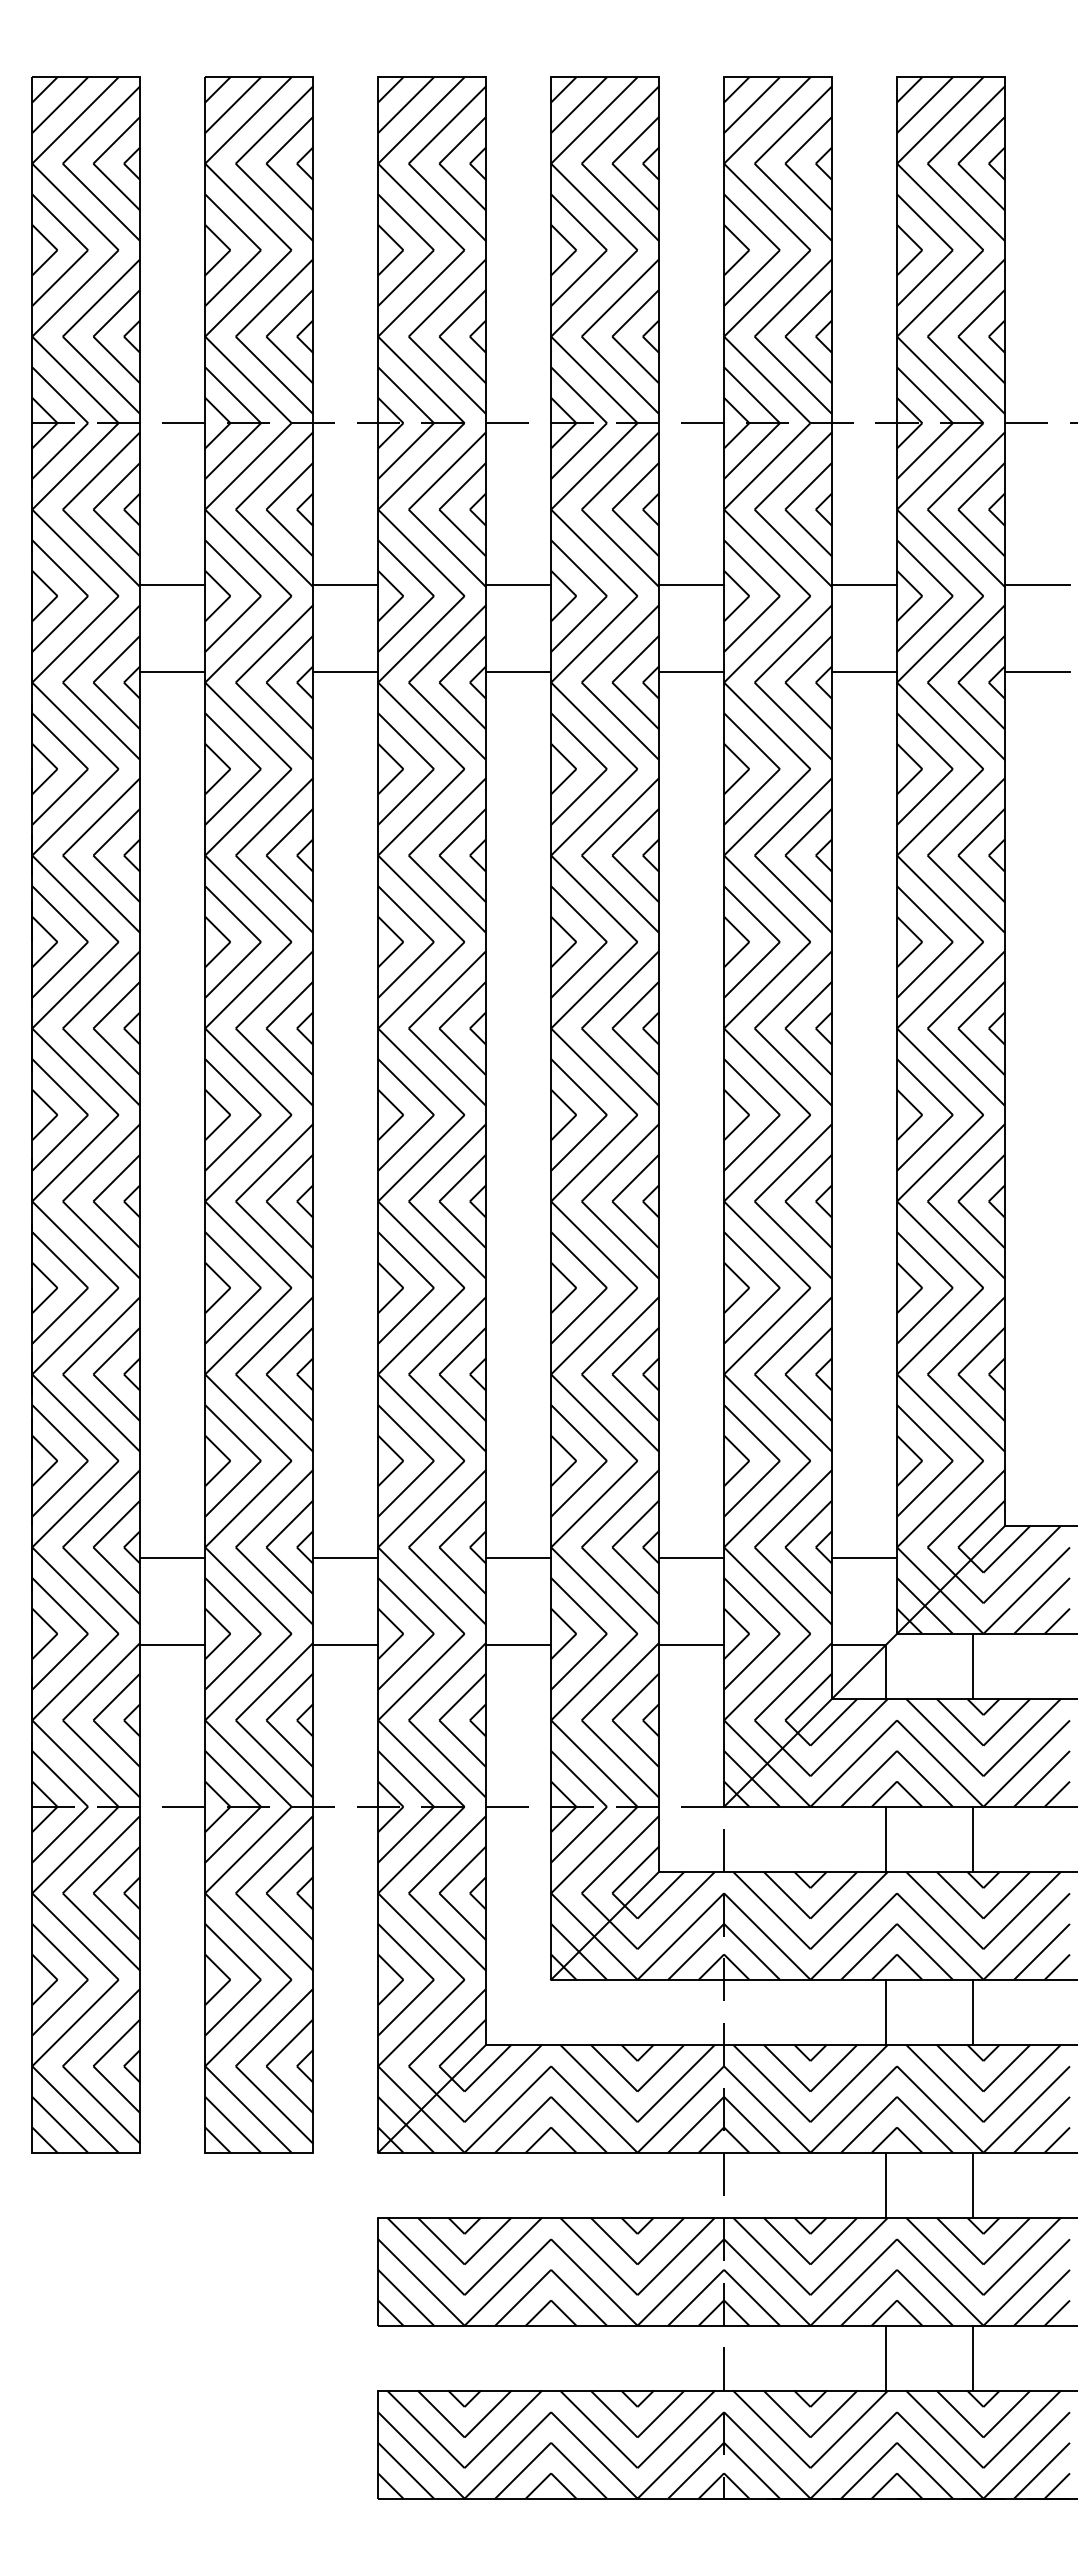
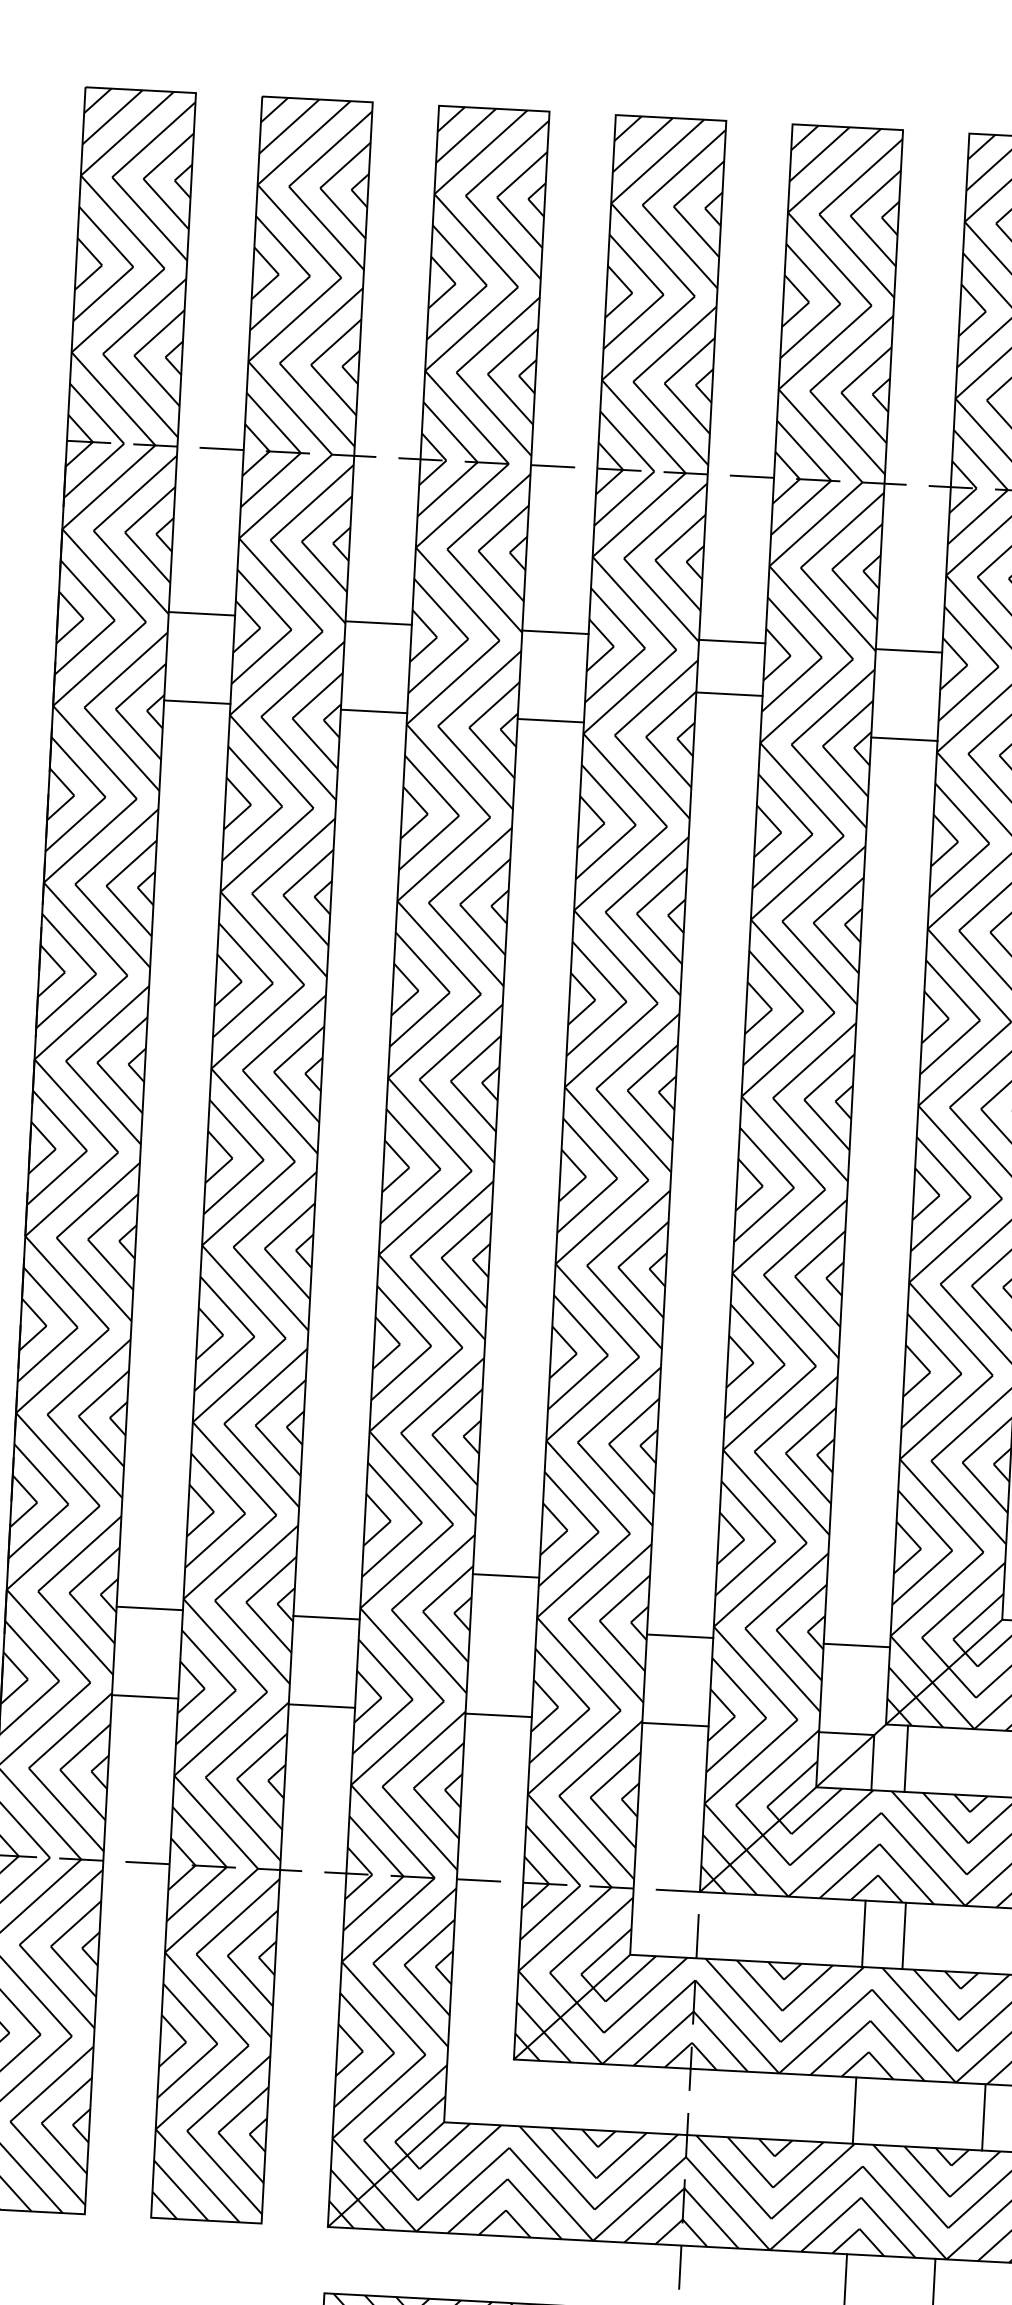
line: (691, 671) -> (729, 694), moved
line: (518, 1558) -> (505, 1576), moved
line: (972, 1665) -> (906, 1757), moved
line: (972, 1838) -> (904, 1935), moved
line: (972, 2011) -> (983, 2116), moved

